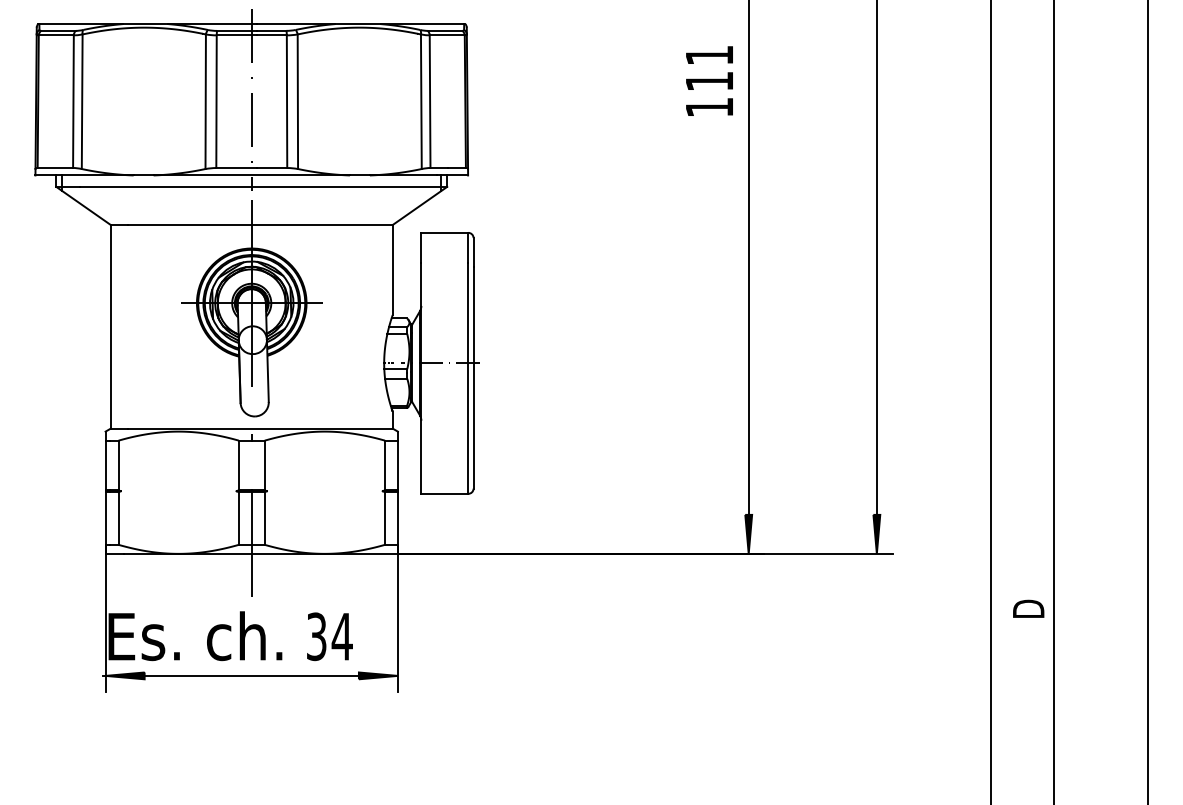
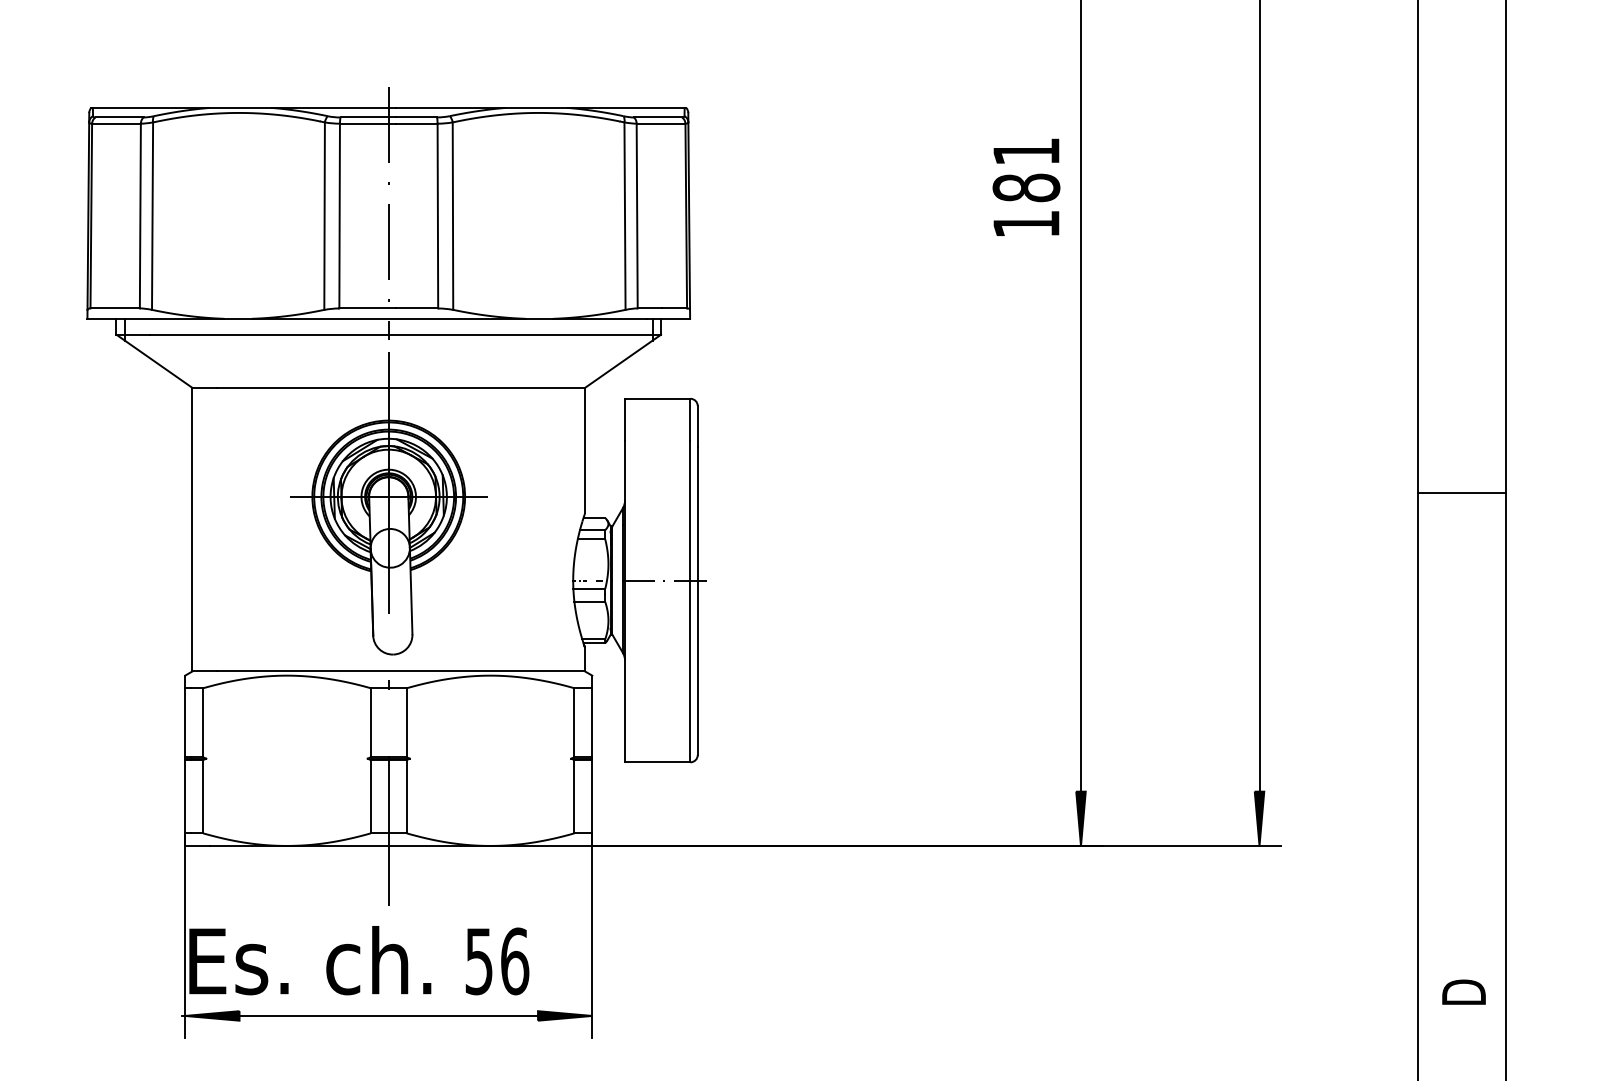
text: (709, 81) -> (1026, 187), 111 -> 181
line: (1021, 300) -> (1460, 493), added
text: (1028, 608) -> (1463, 991), moved
text: (329, 636) -> (497, 961), 34 -> 56

